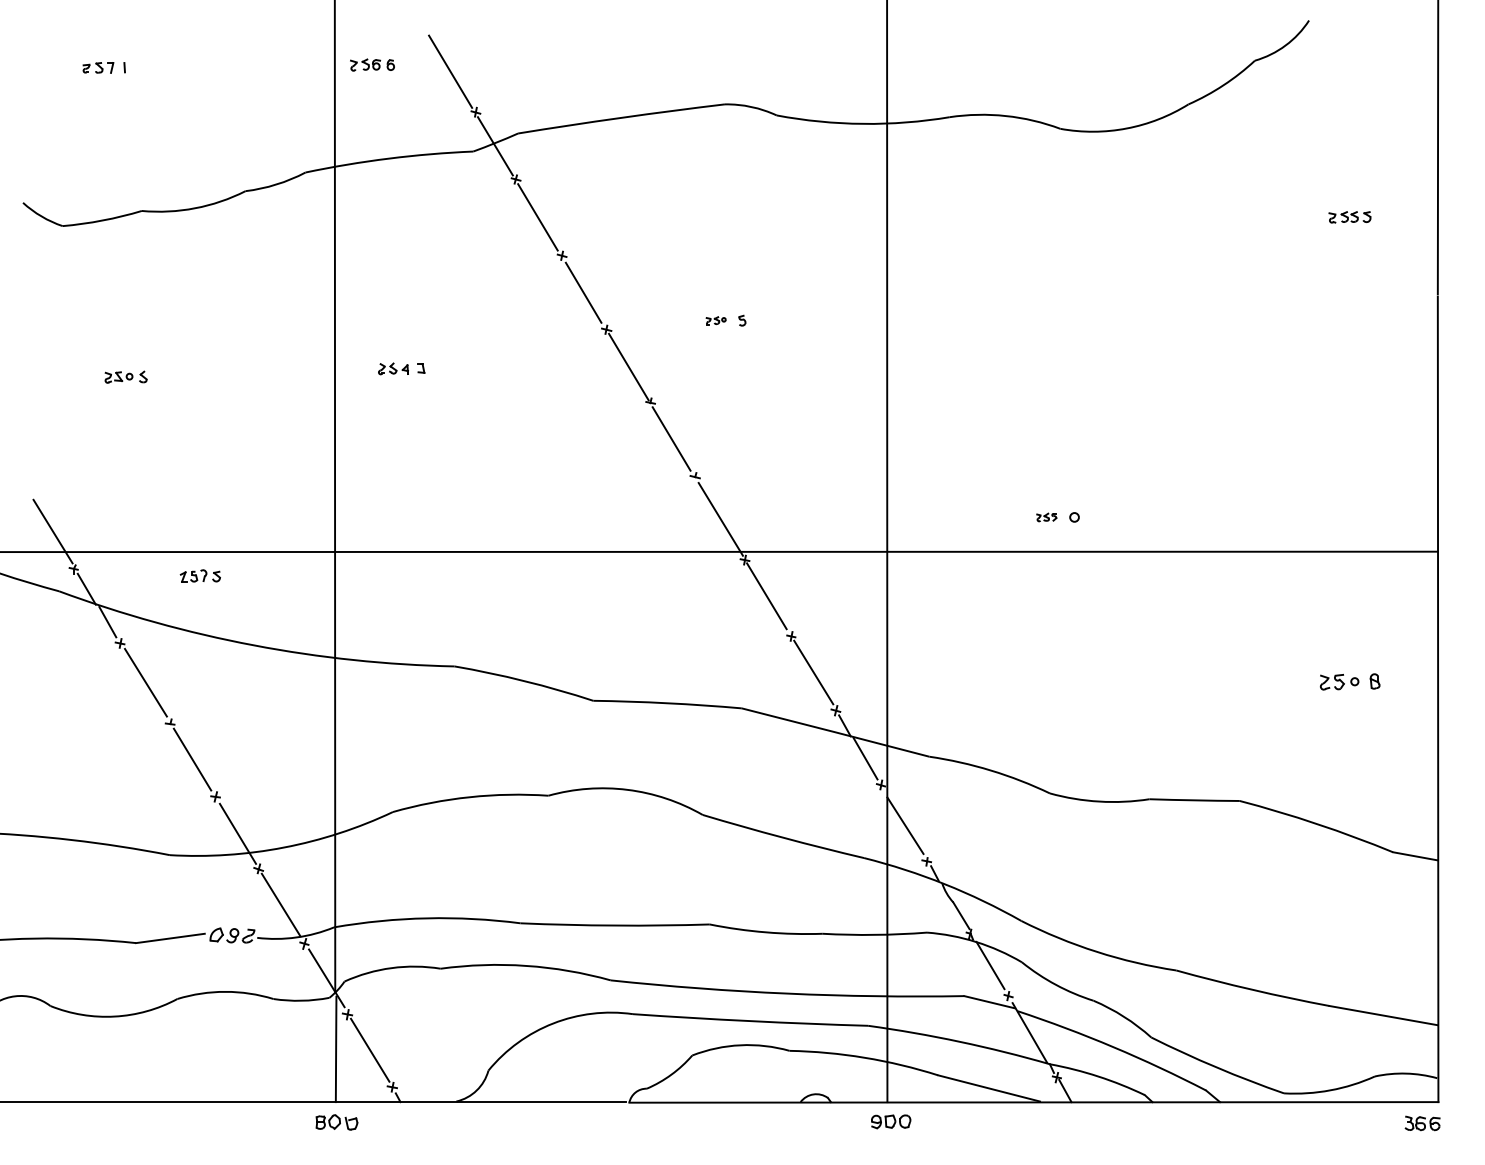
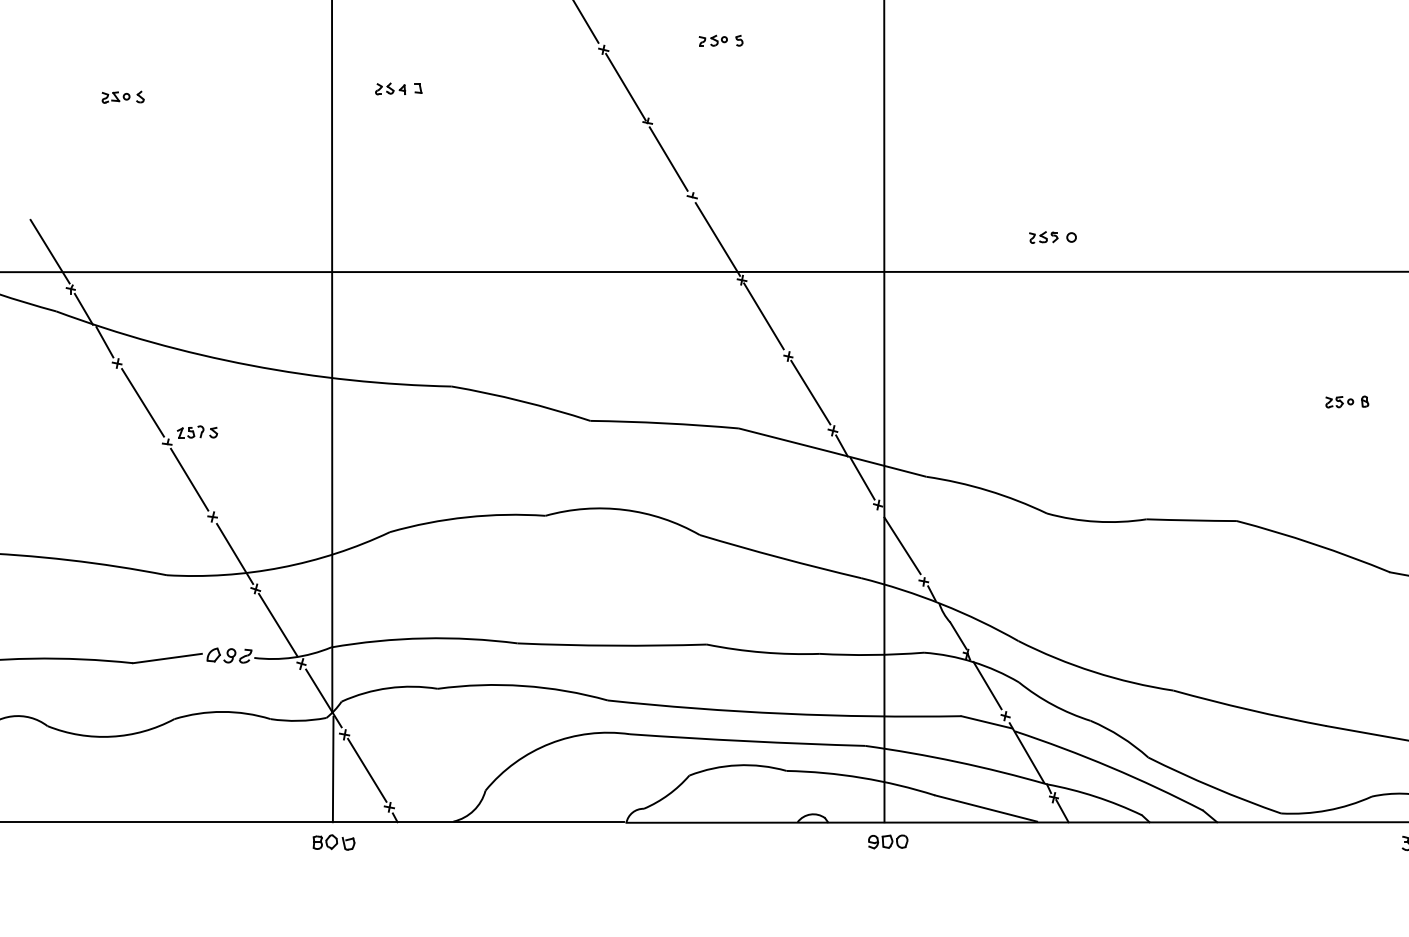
part: (715, 320) -> (712, 40), size x1.43
part: (1046, 517) -> (1043, 237), size x1.43
part: (199, 575) -> (196, 431), moved
part: (1350, 681) -> (1347, 401), size x0.71

